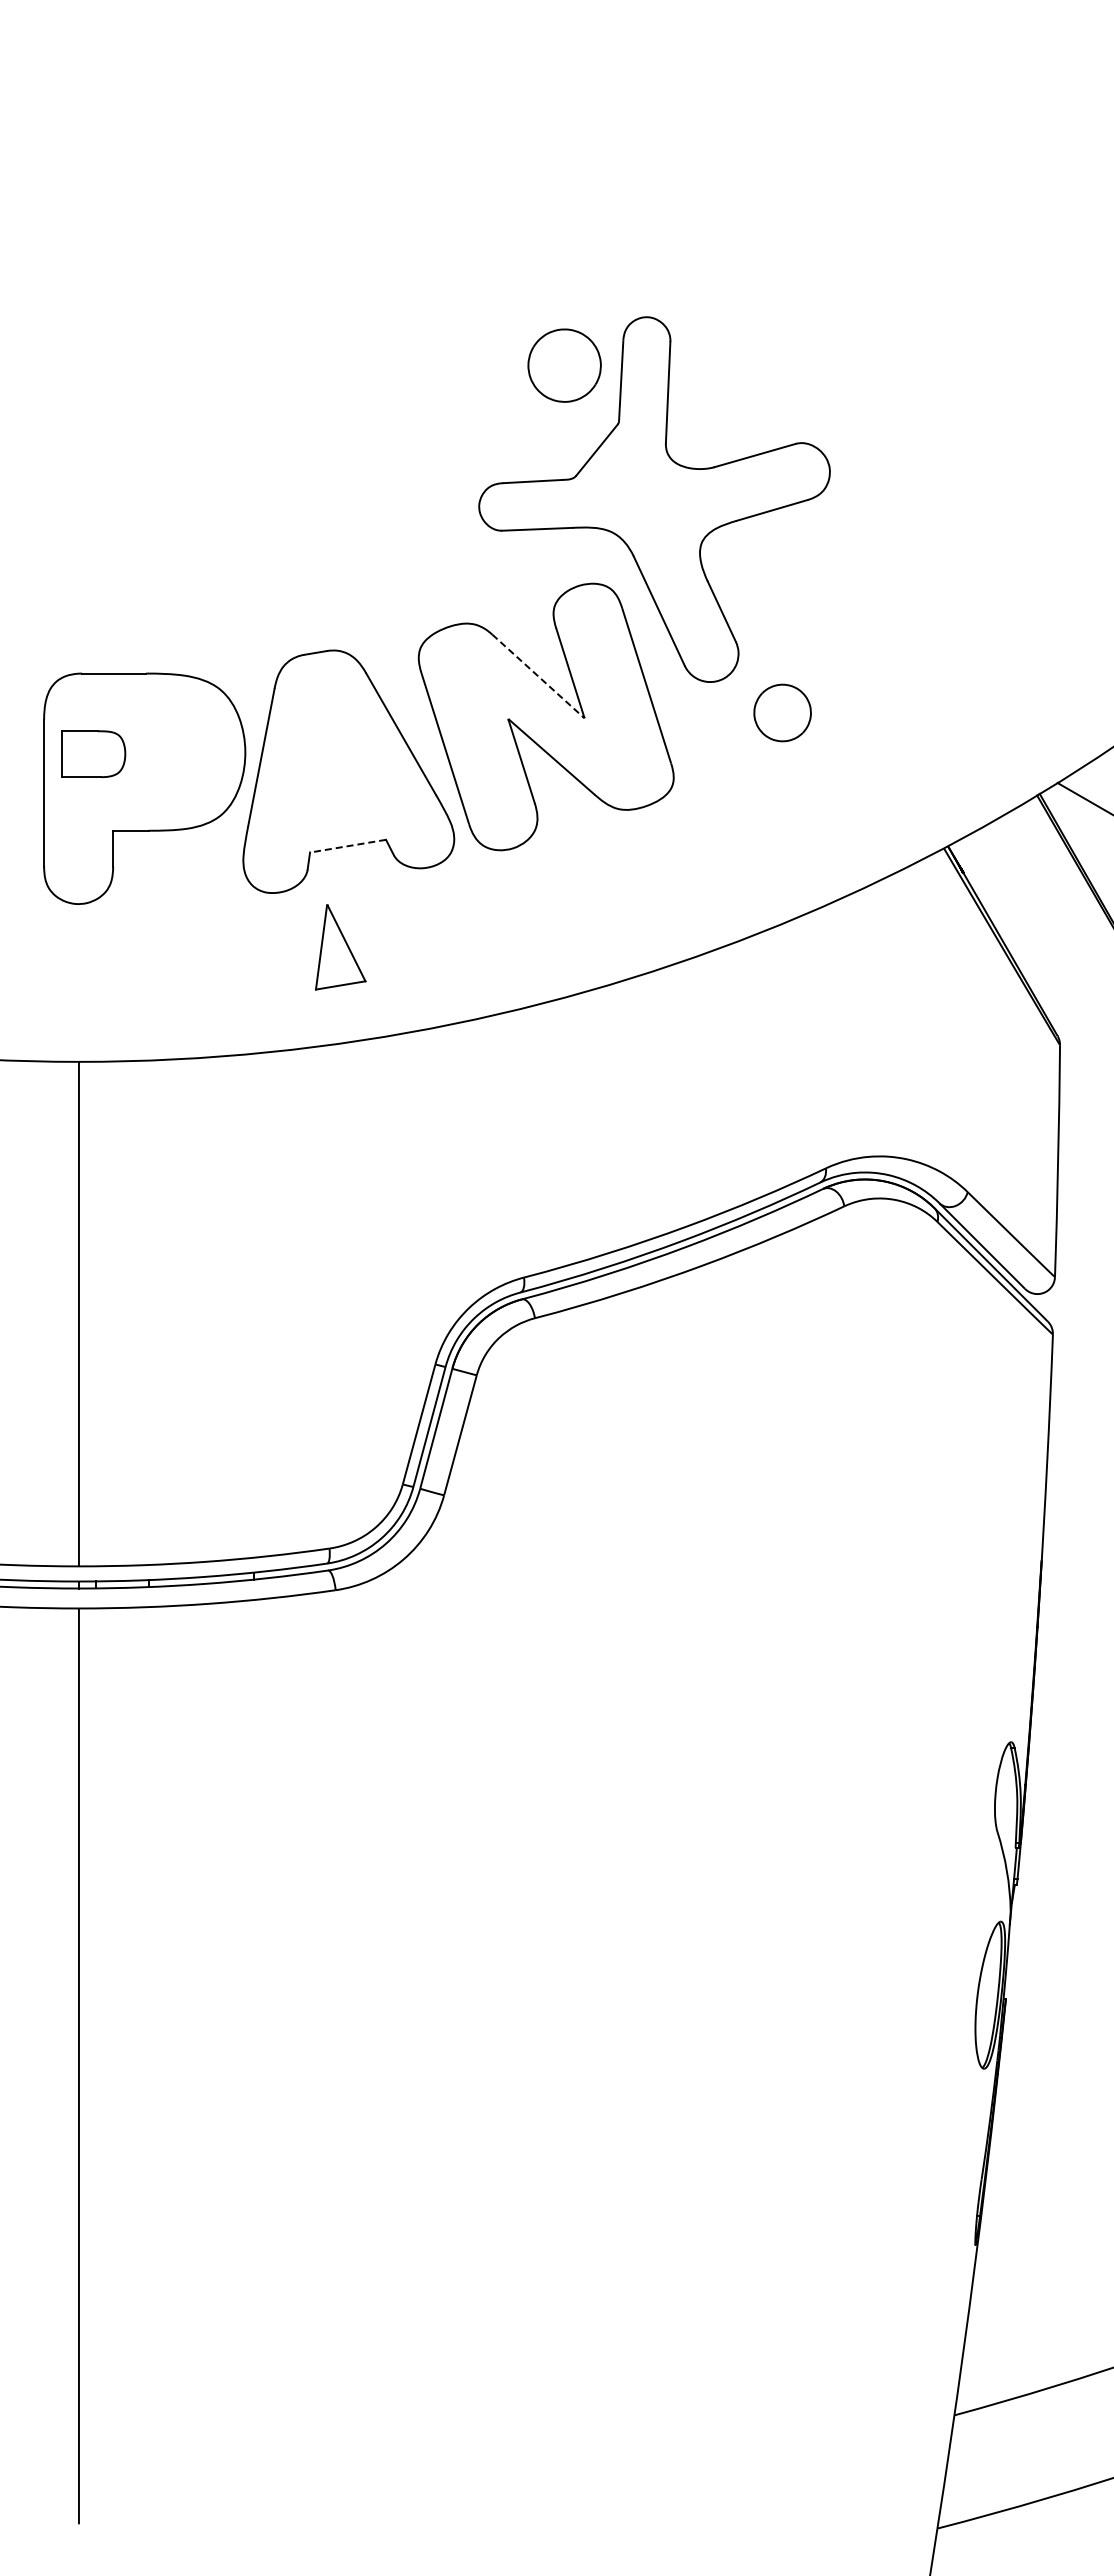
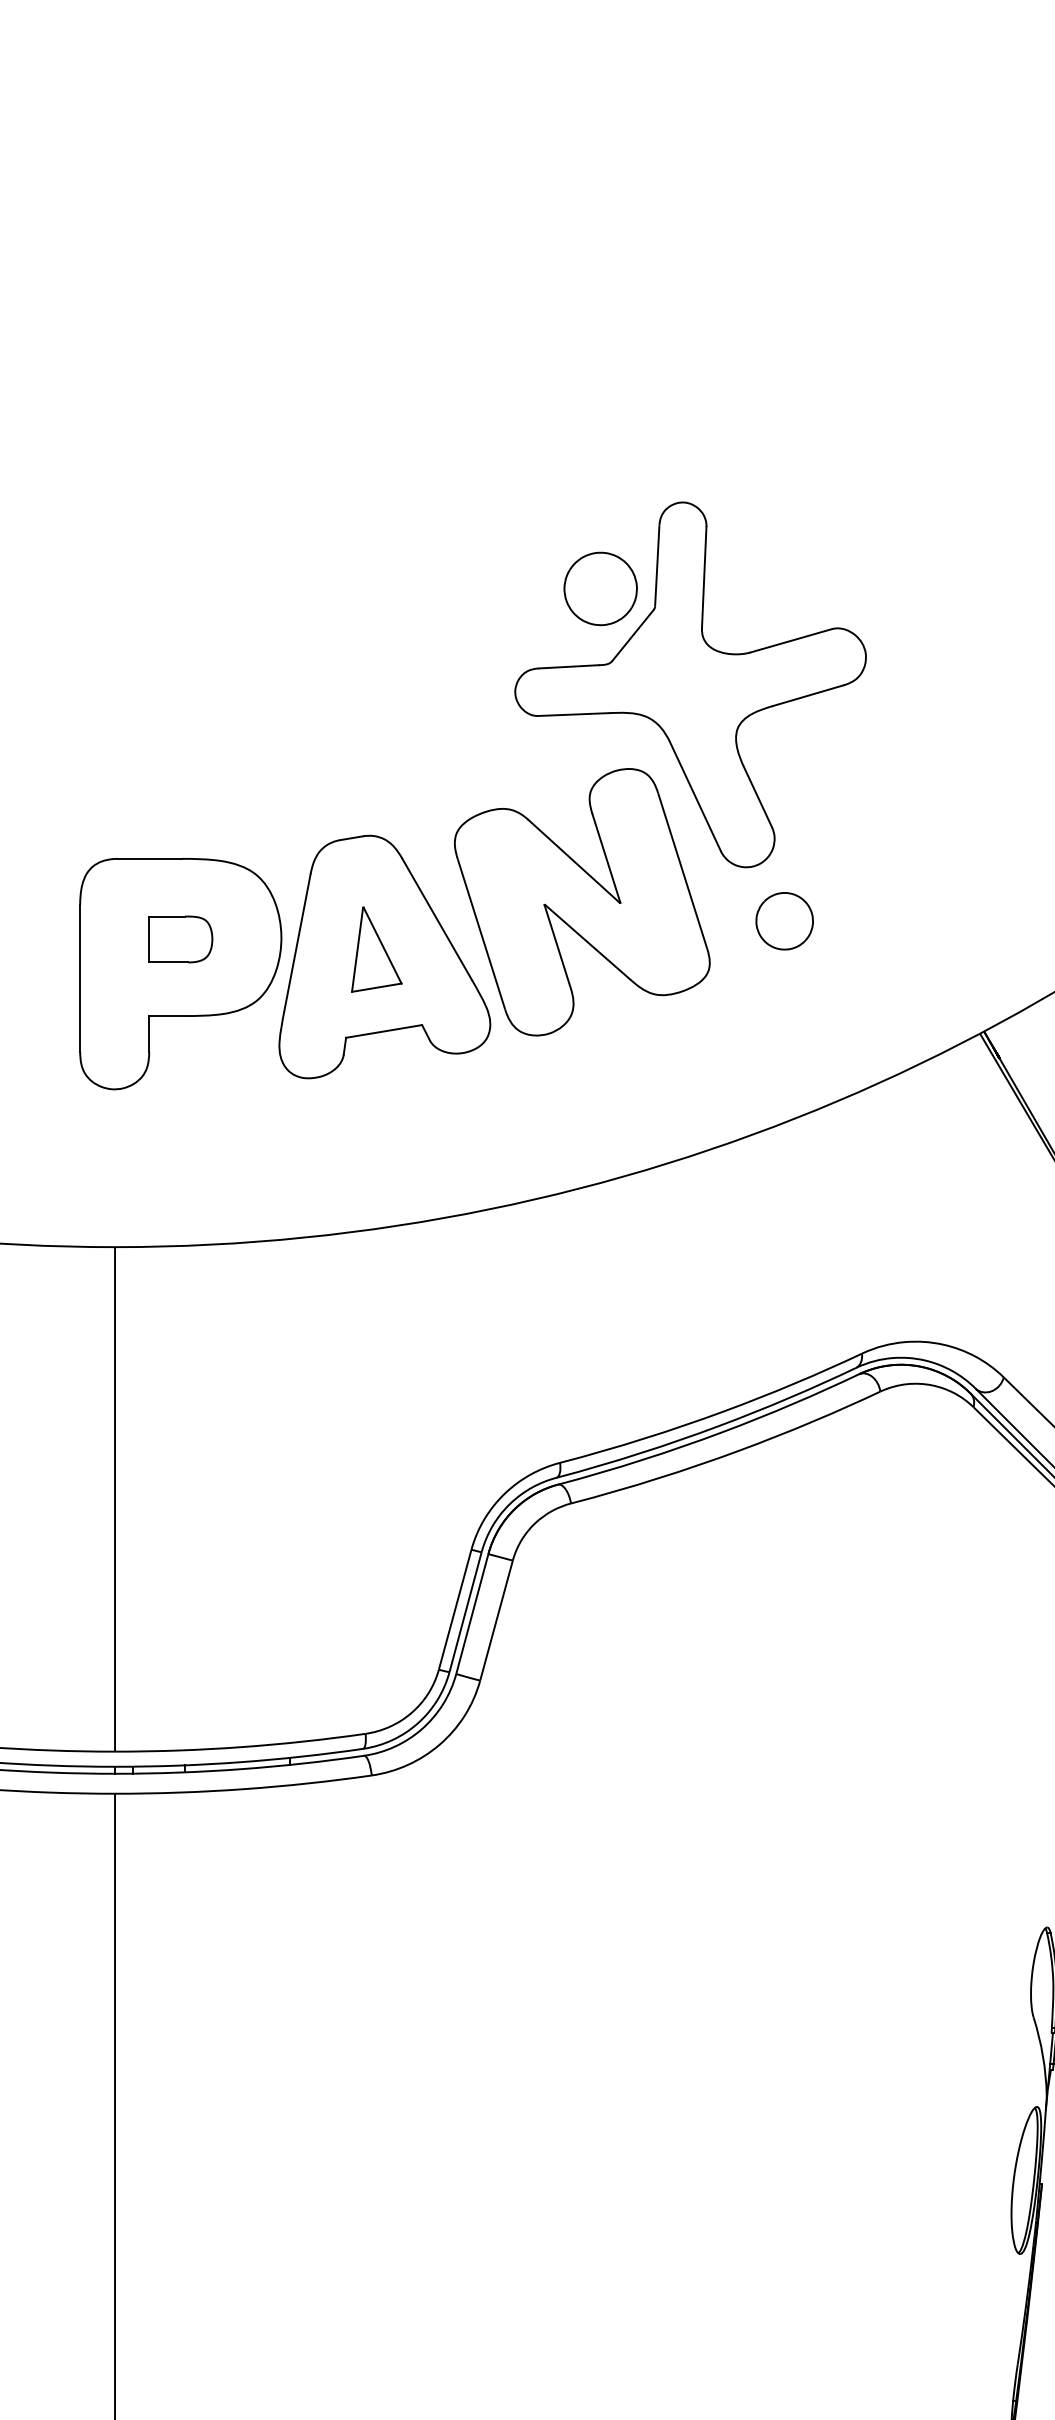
part: (564, 365) -> (600, 588), moved
line: (538, 676) -> (574, 861), dashed -> solid
part: (782, 712) -> (784, 920), moved
part: (93, 753) -> (180, 938), moved
line: (348, 846) -> (384, 1031), dashed -> solid
part: (340, 947) -> (376, 949), moved

